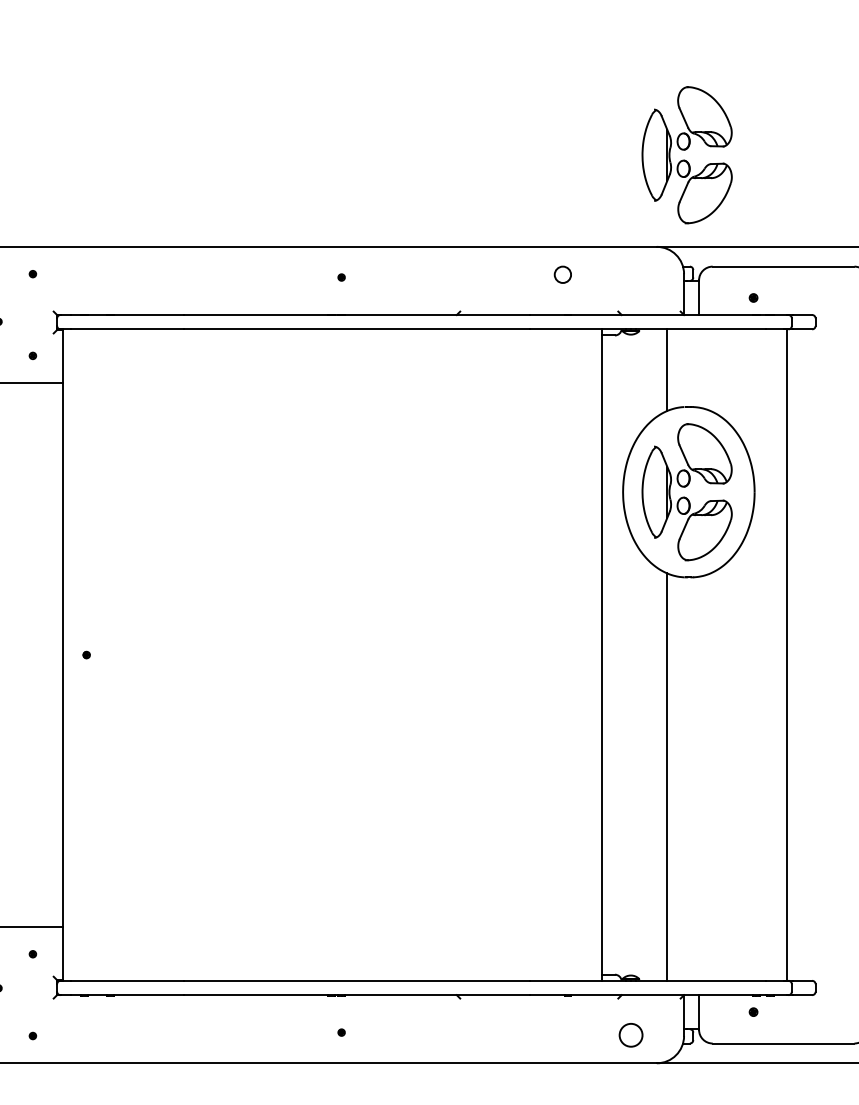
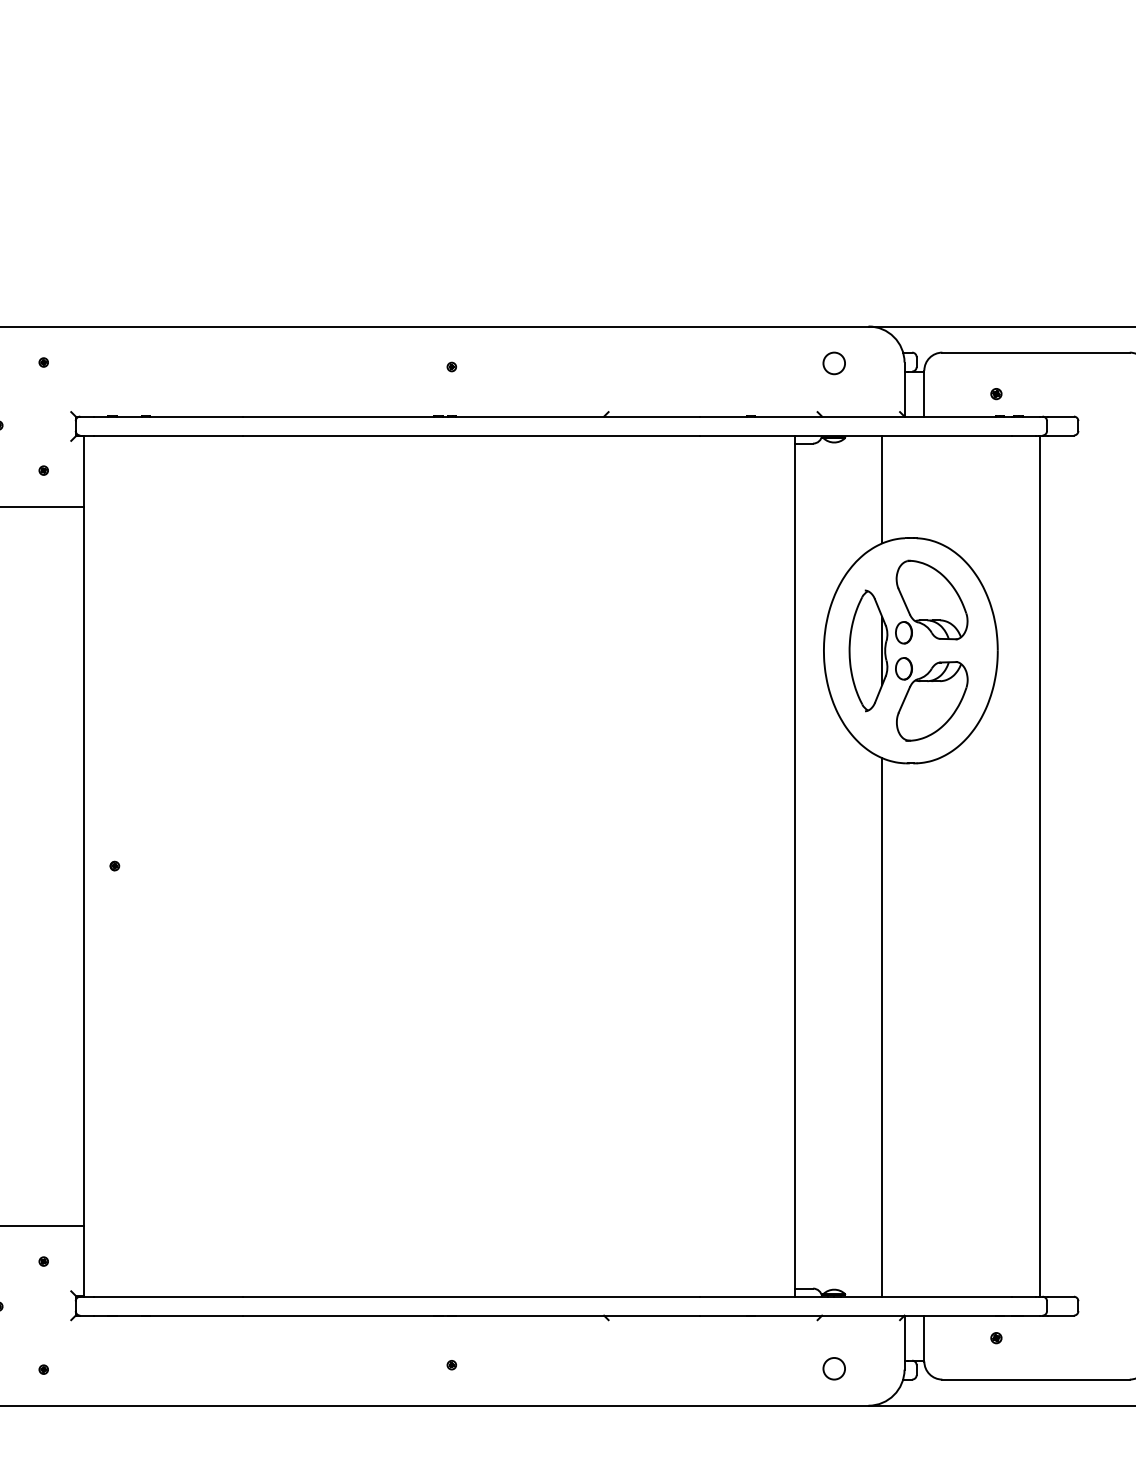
part: (686, 155) -> (907, 205), removed
circle: (562, 274) -> (833, 363), moved
circle: (630, 1035) -> (833, 1368), size x0.71

